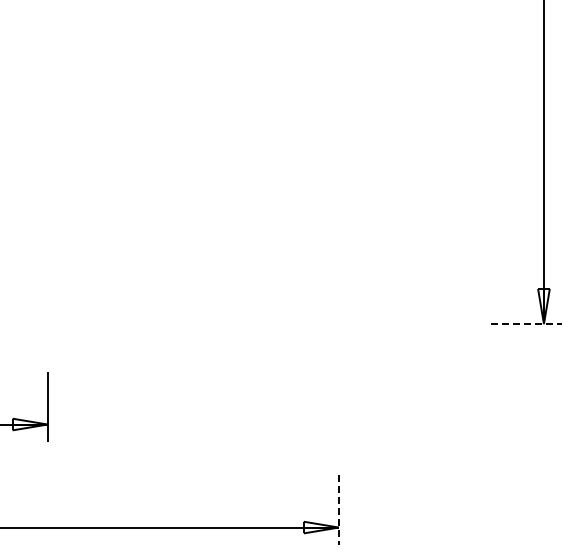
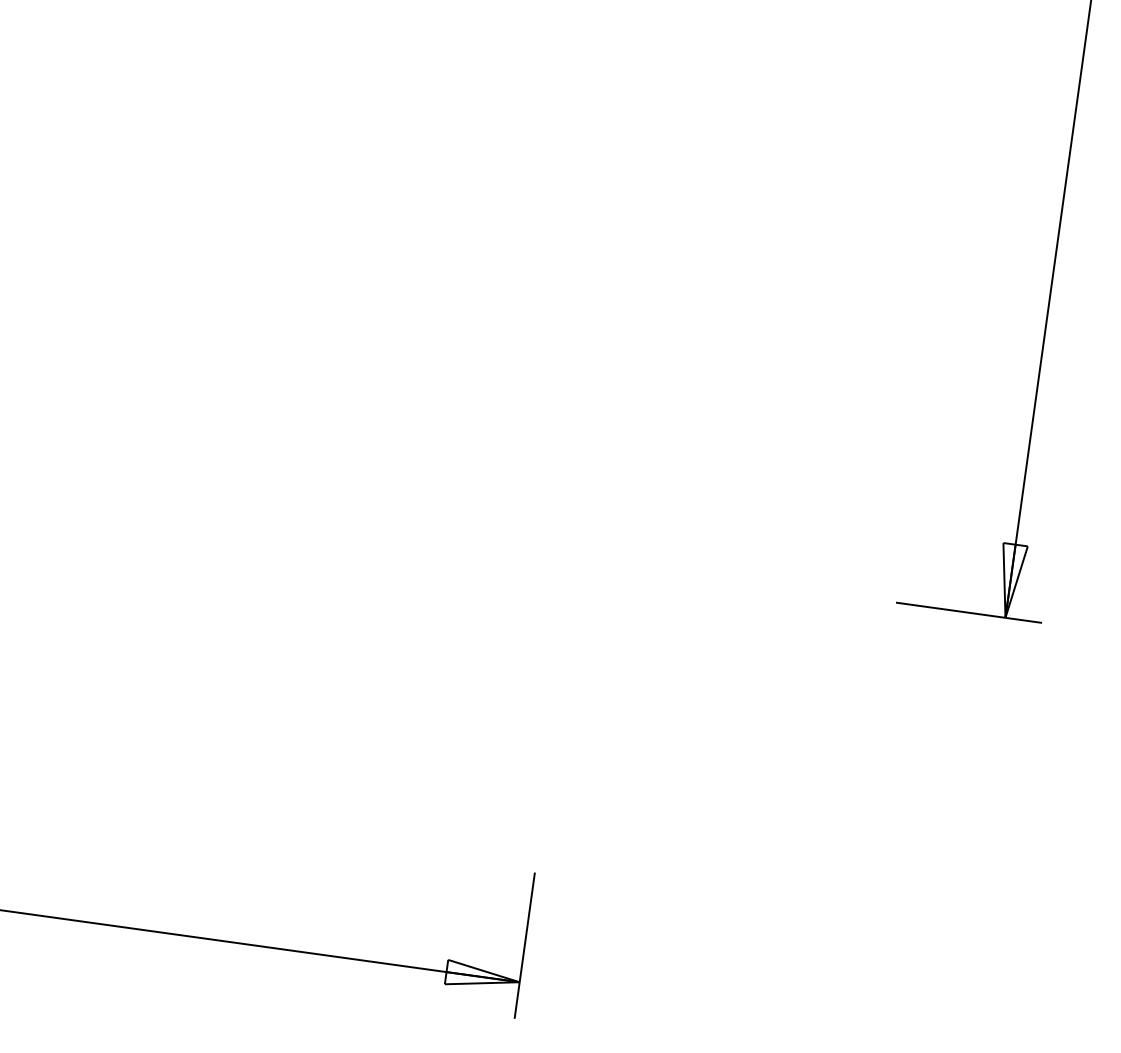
line: (526, 324) -> (968, 613), dashed -> solid
line: (338, 510) -> (523, 946), dashed -> solid

